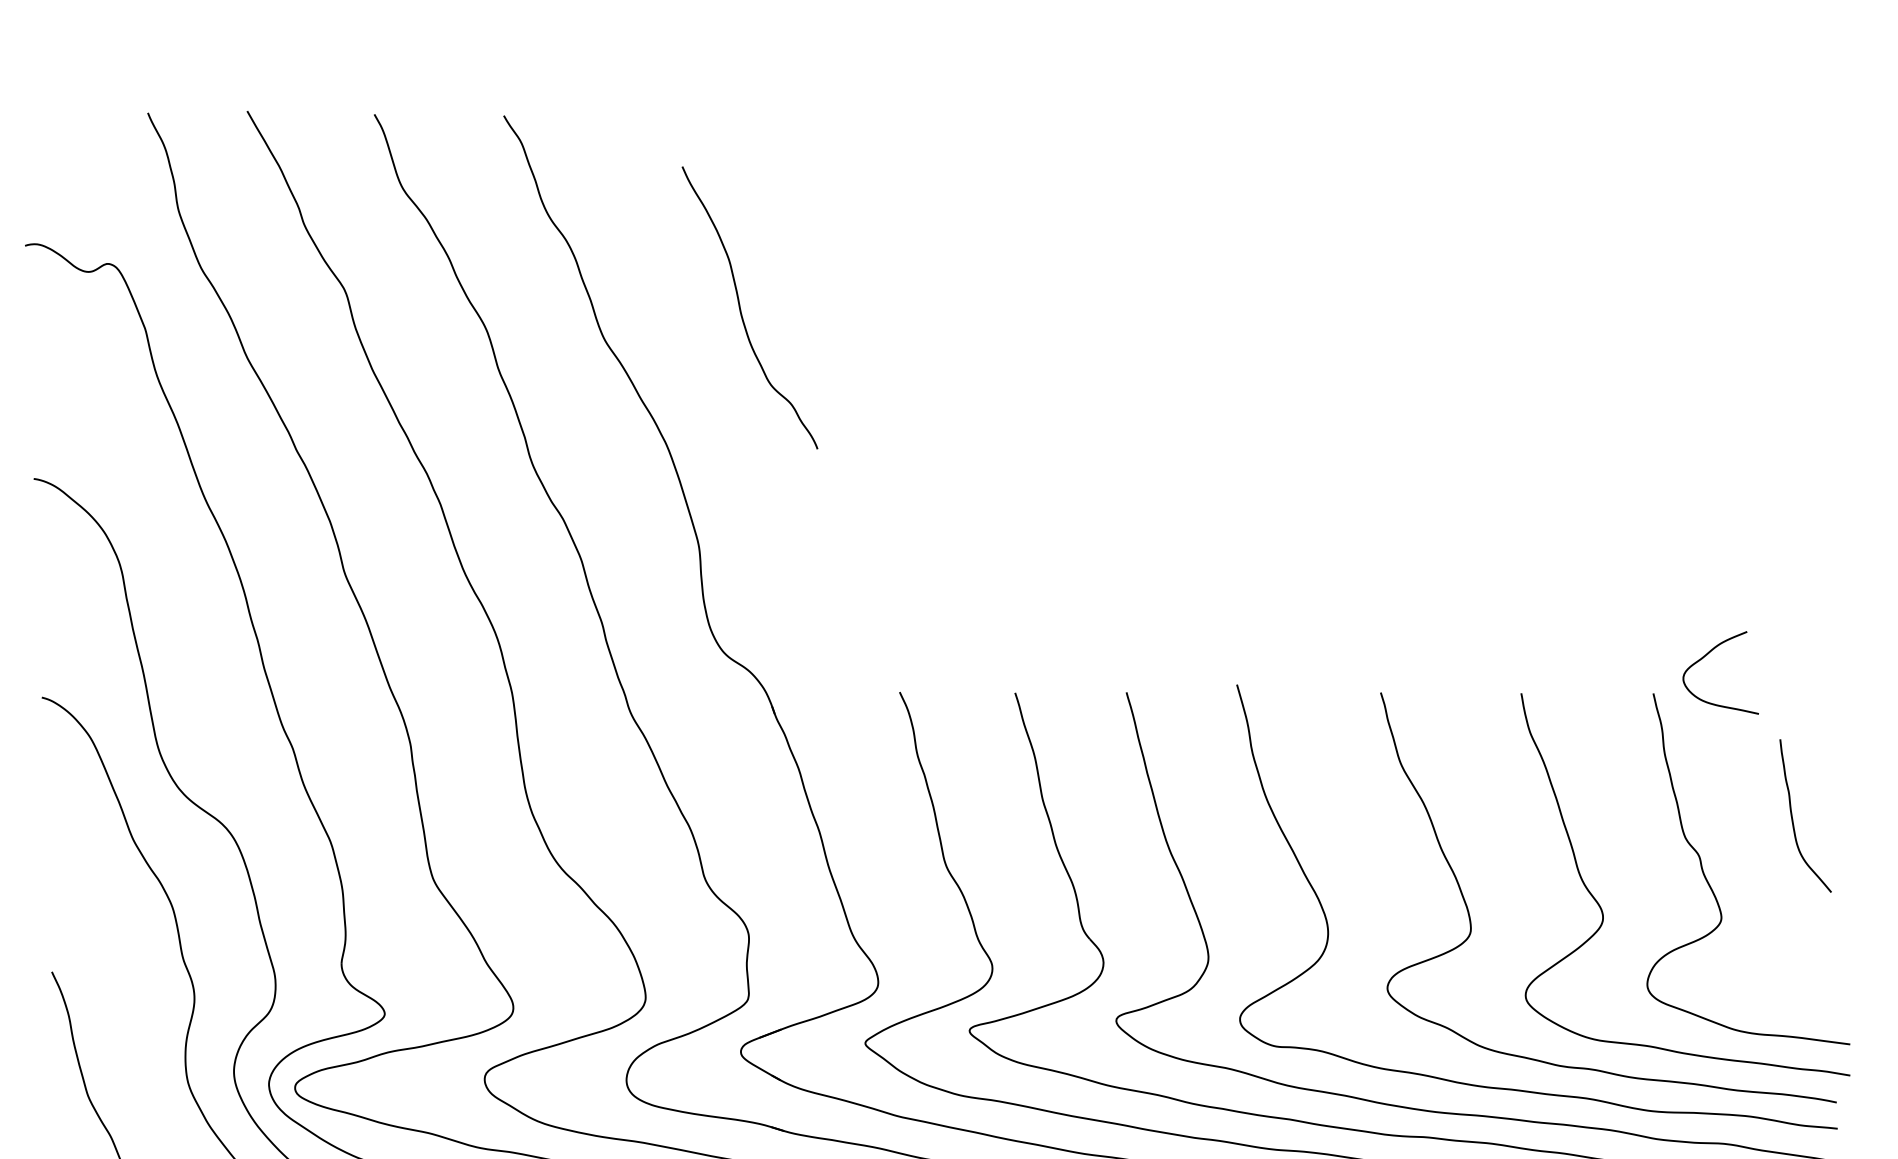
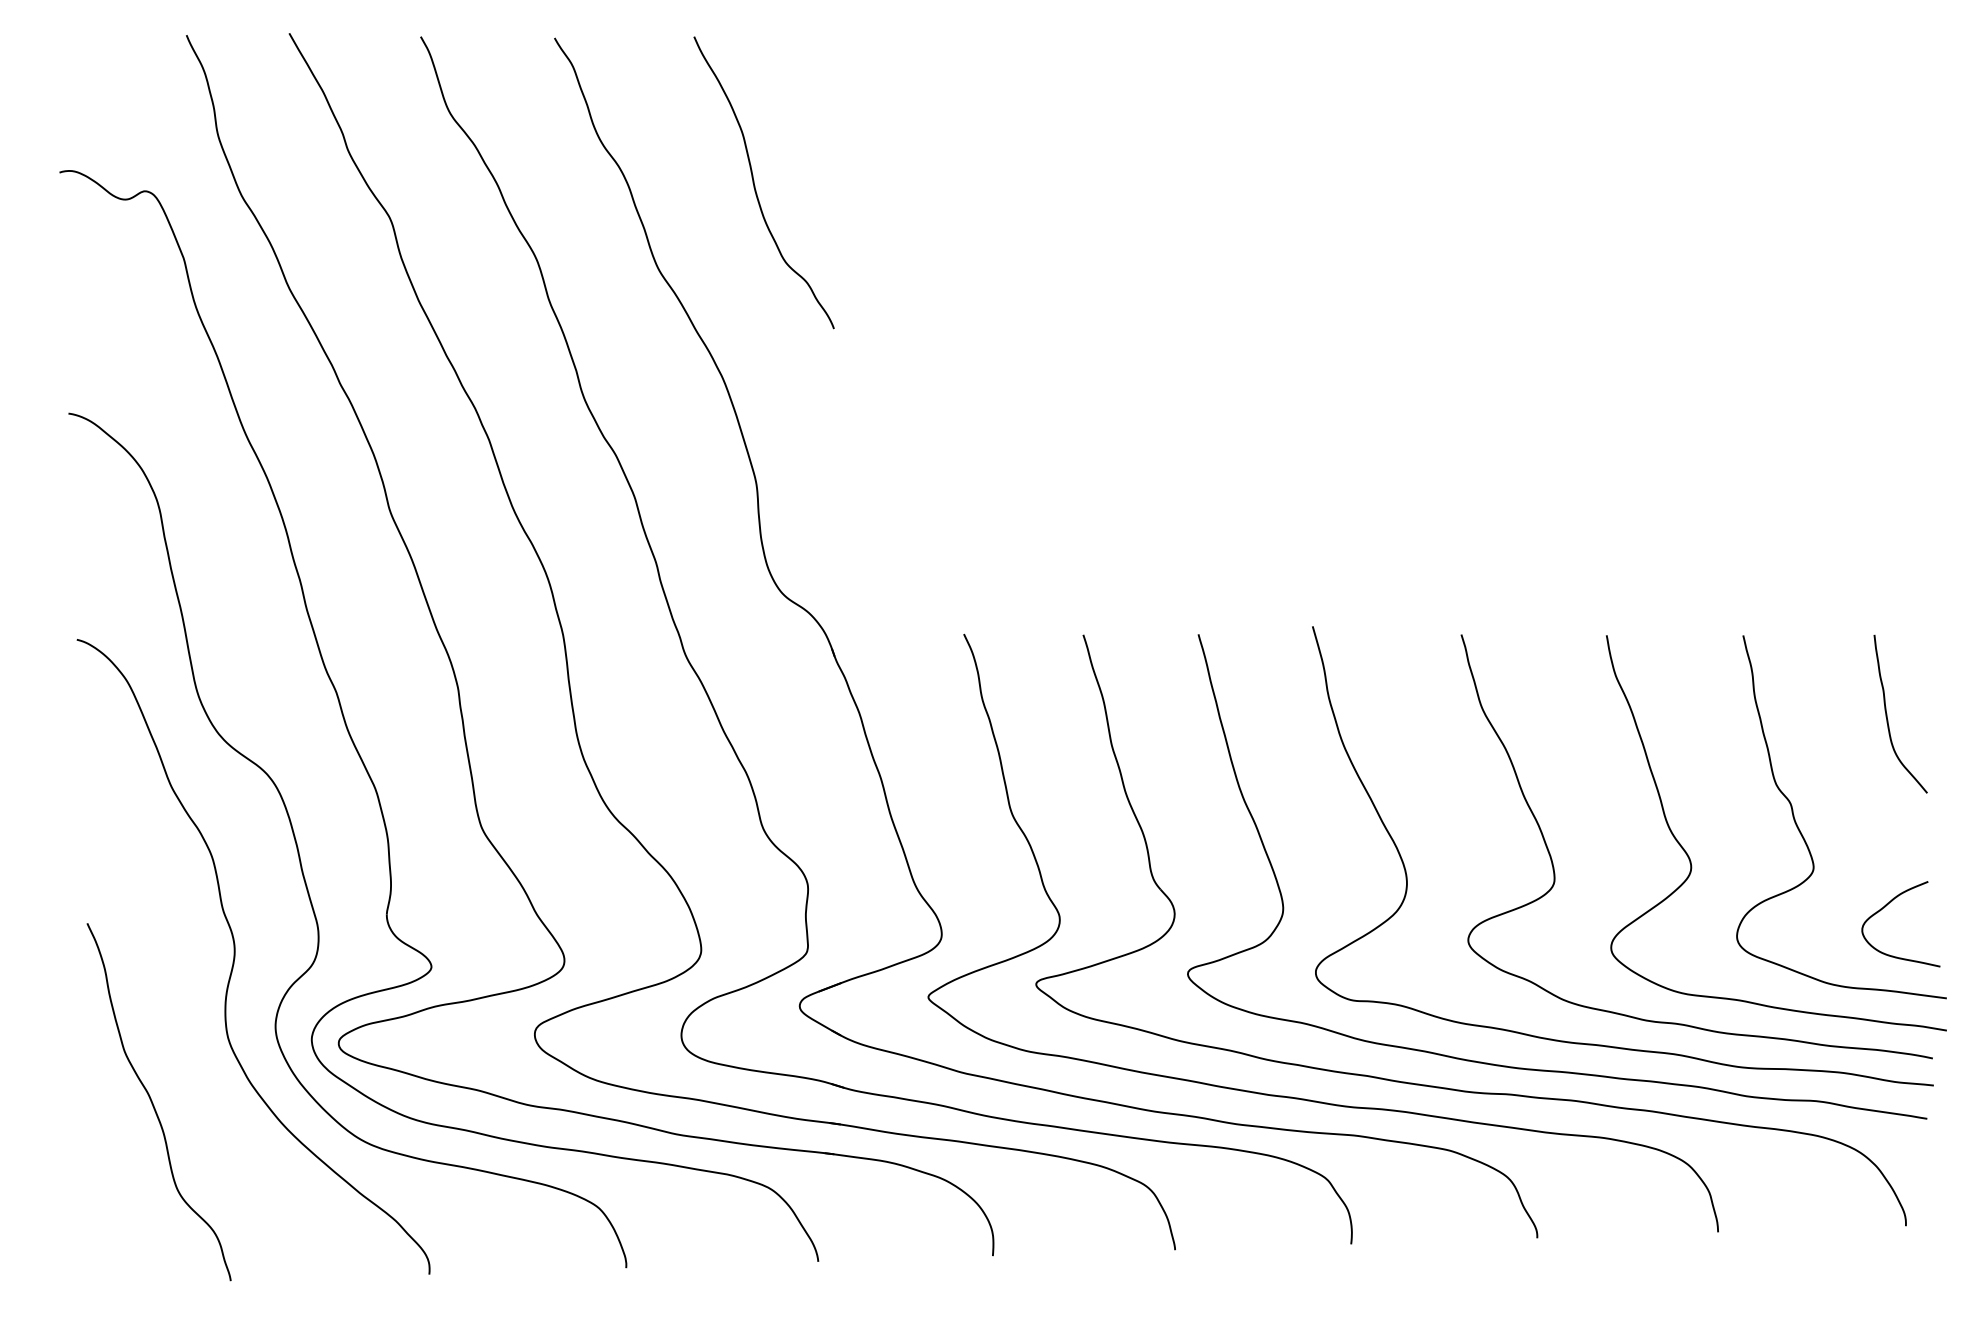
curve: (741, 310) -> (755, 185), moved
curve: (1705, 656) -> (1885, 907), moved
curve: (1792, 815) -> (1887, 713), moved

